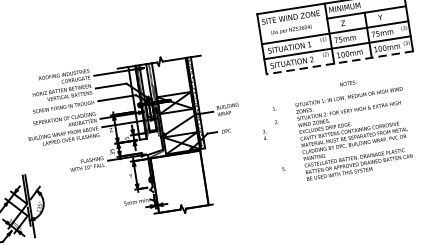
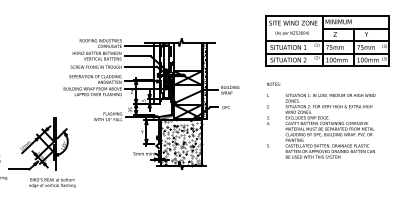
line: (339, 63) -> (327, 66), dashed -> solid
text: (347, 82) -> (273, 83), moved
text: (265, 134) -> (268, 120), moved
hatch: (179, 182) -> (181, 143), added

